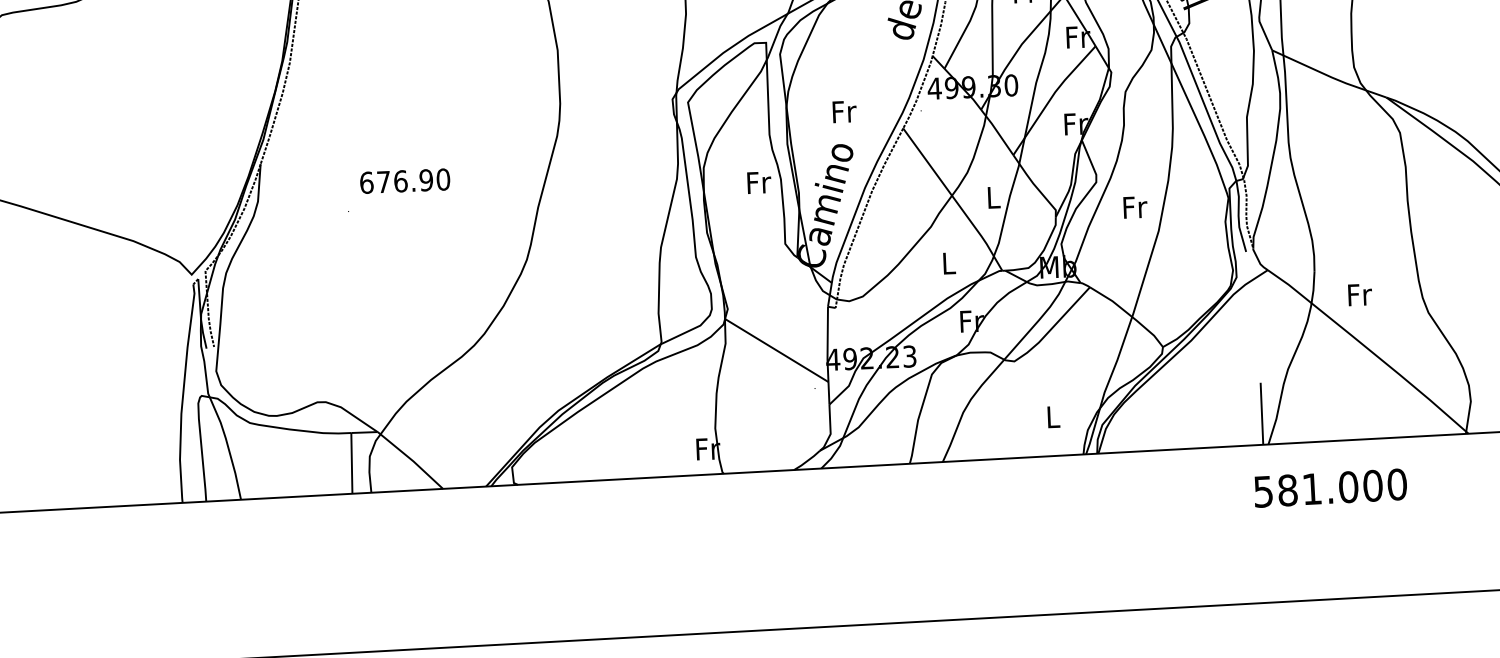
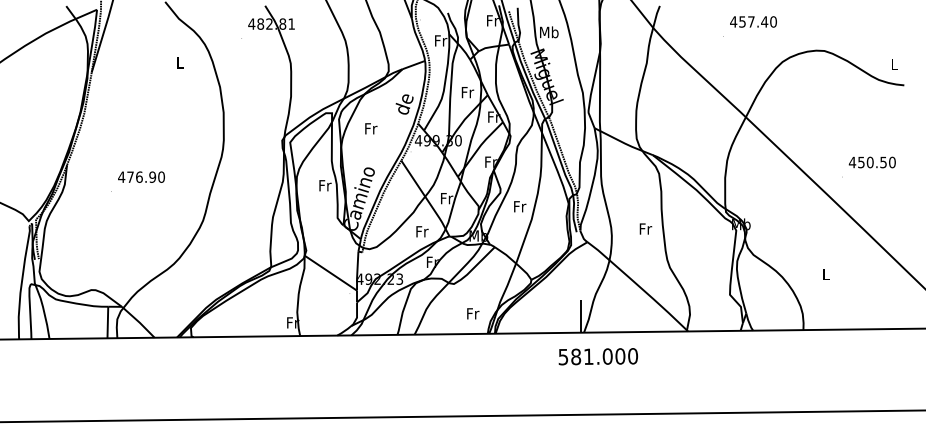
text: (845, 111) -> (371, 128), moved
text: (366, 181) -> (121, 176), 676.90 -> 476.90
text: (995, 197) -> (447, 198), L -> Fr
text: (949, 262) -> (422, 231), L -> Fr
text: (1359, 293) -> (645, 228), moved
text: (1054, 416) -> (473, 313), L -> Fr
text: (1328, 487) -> (597, 356), moved

